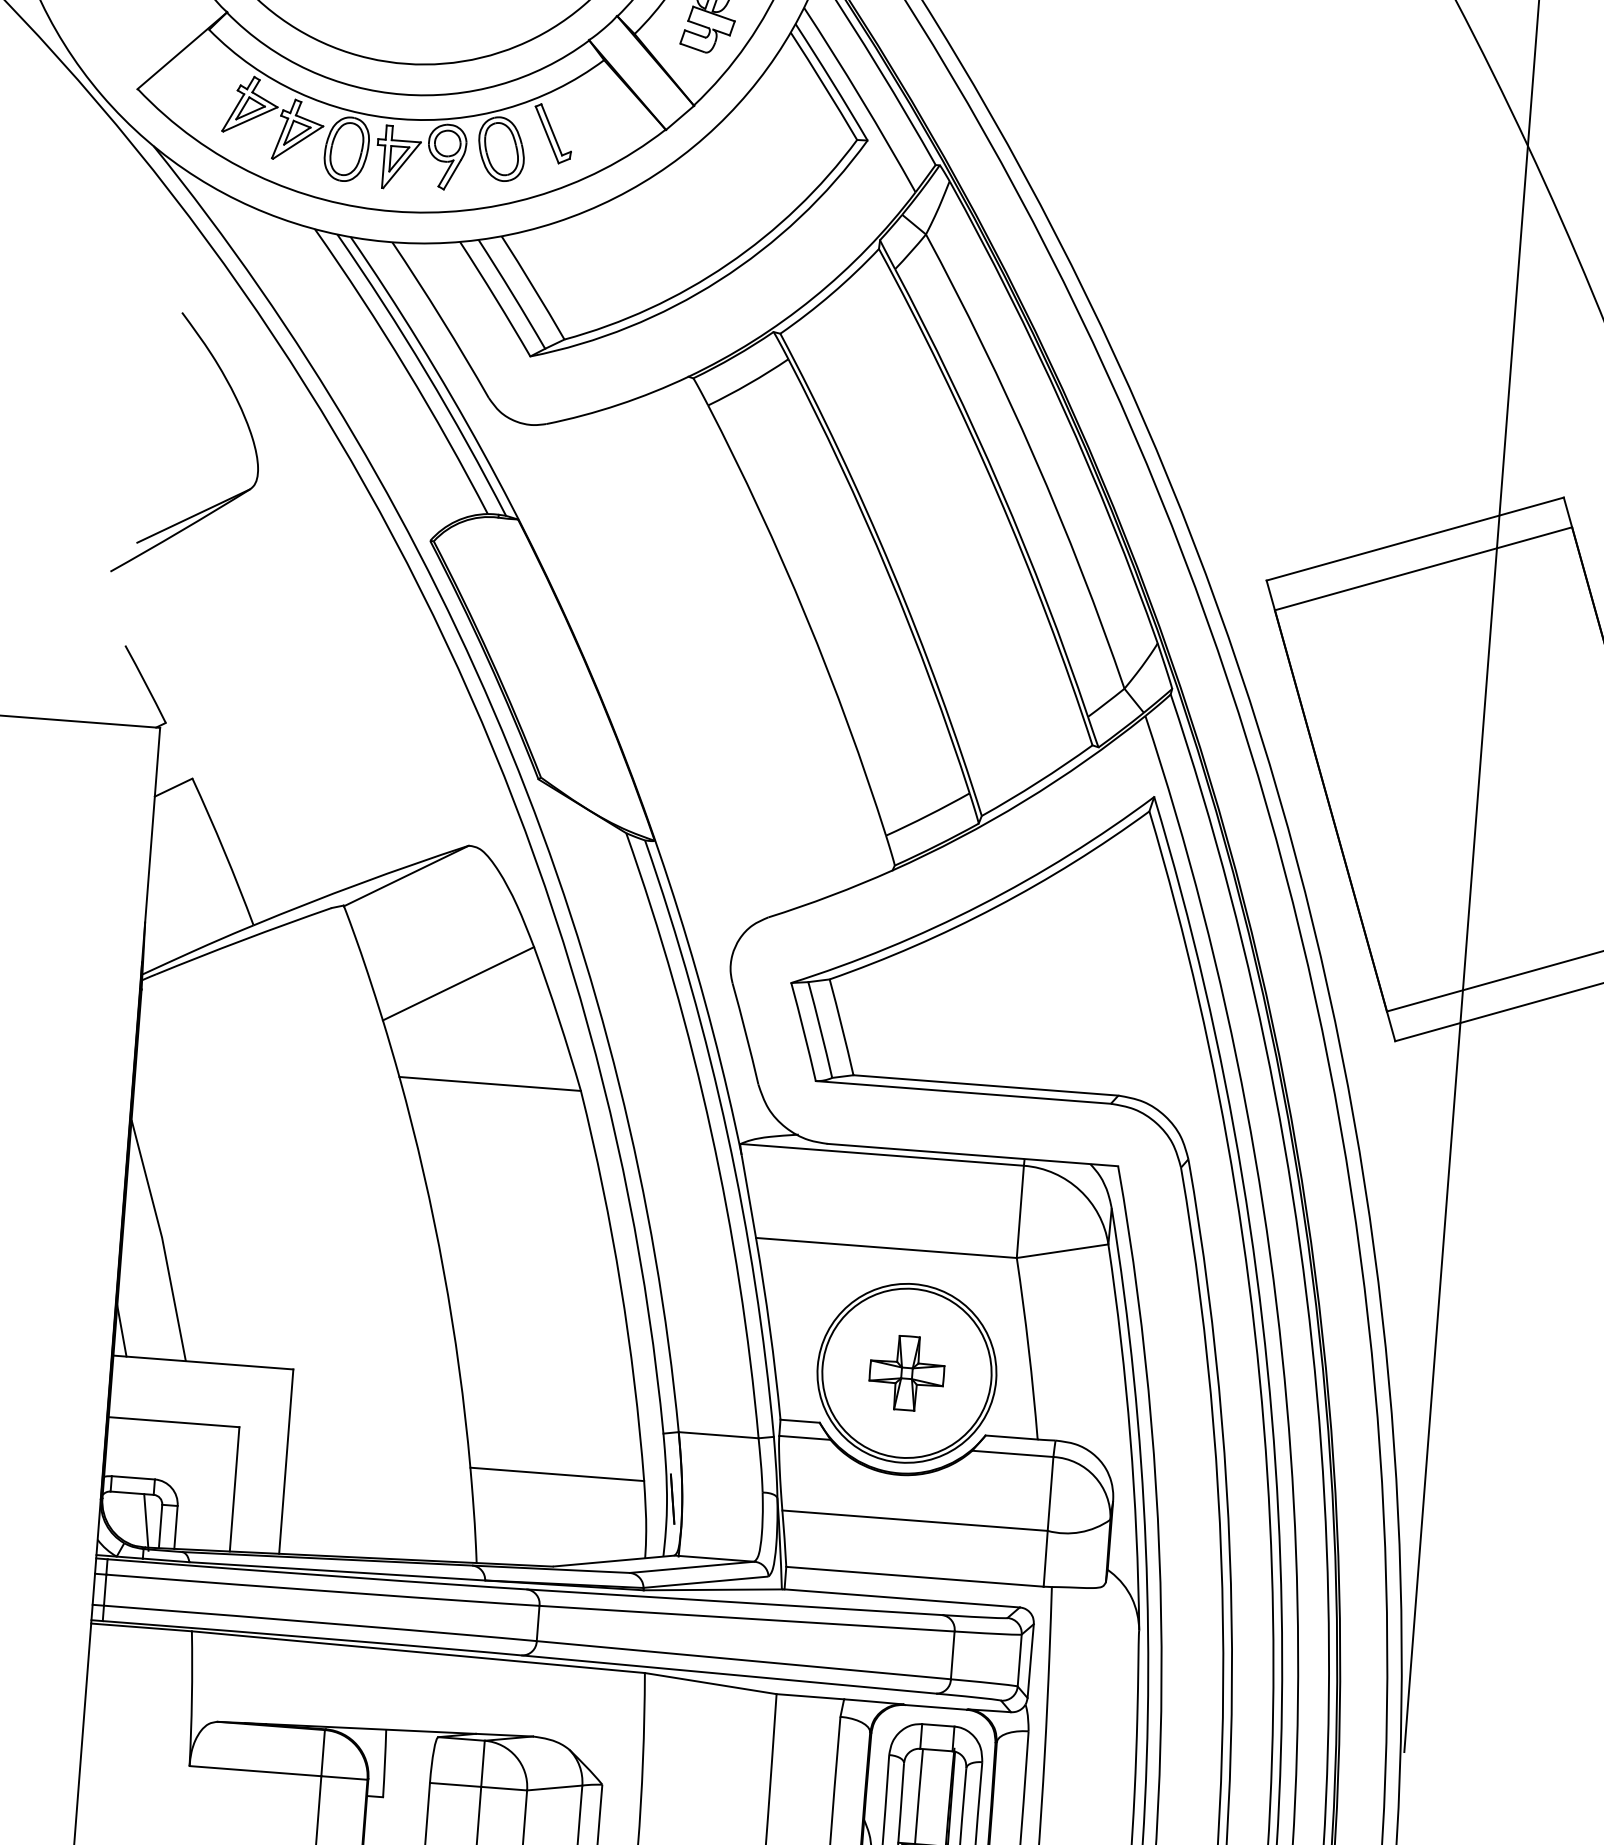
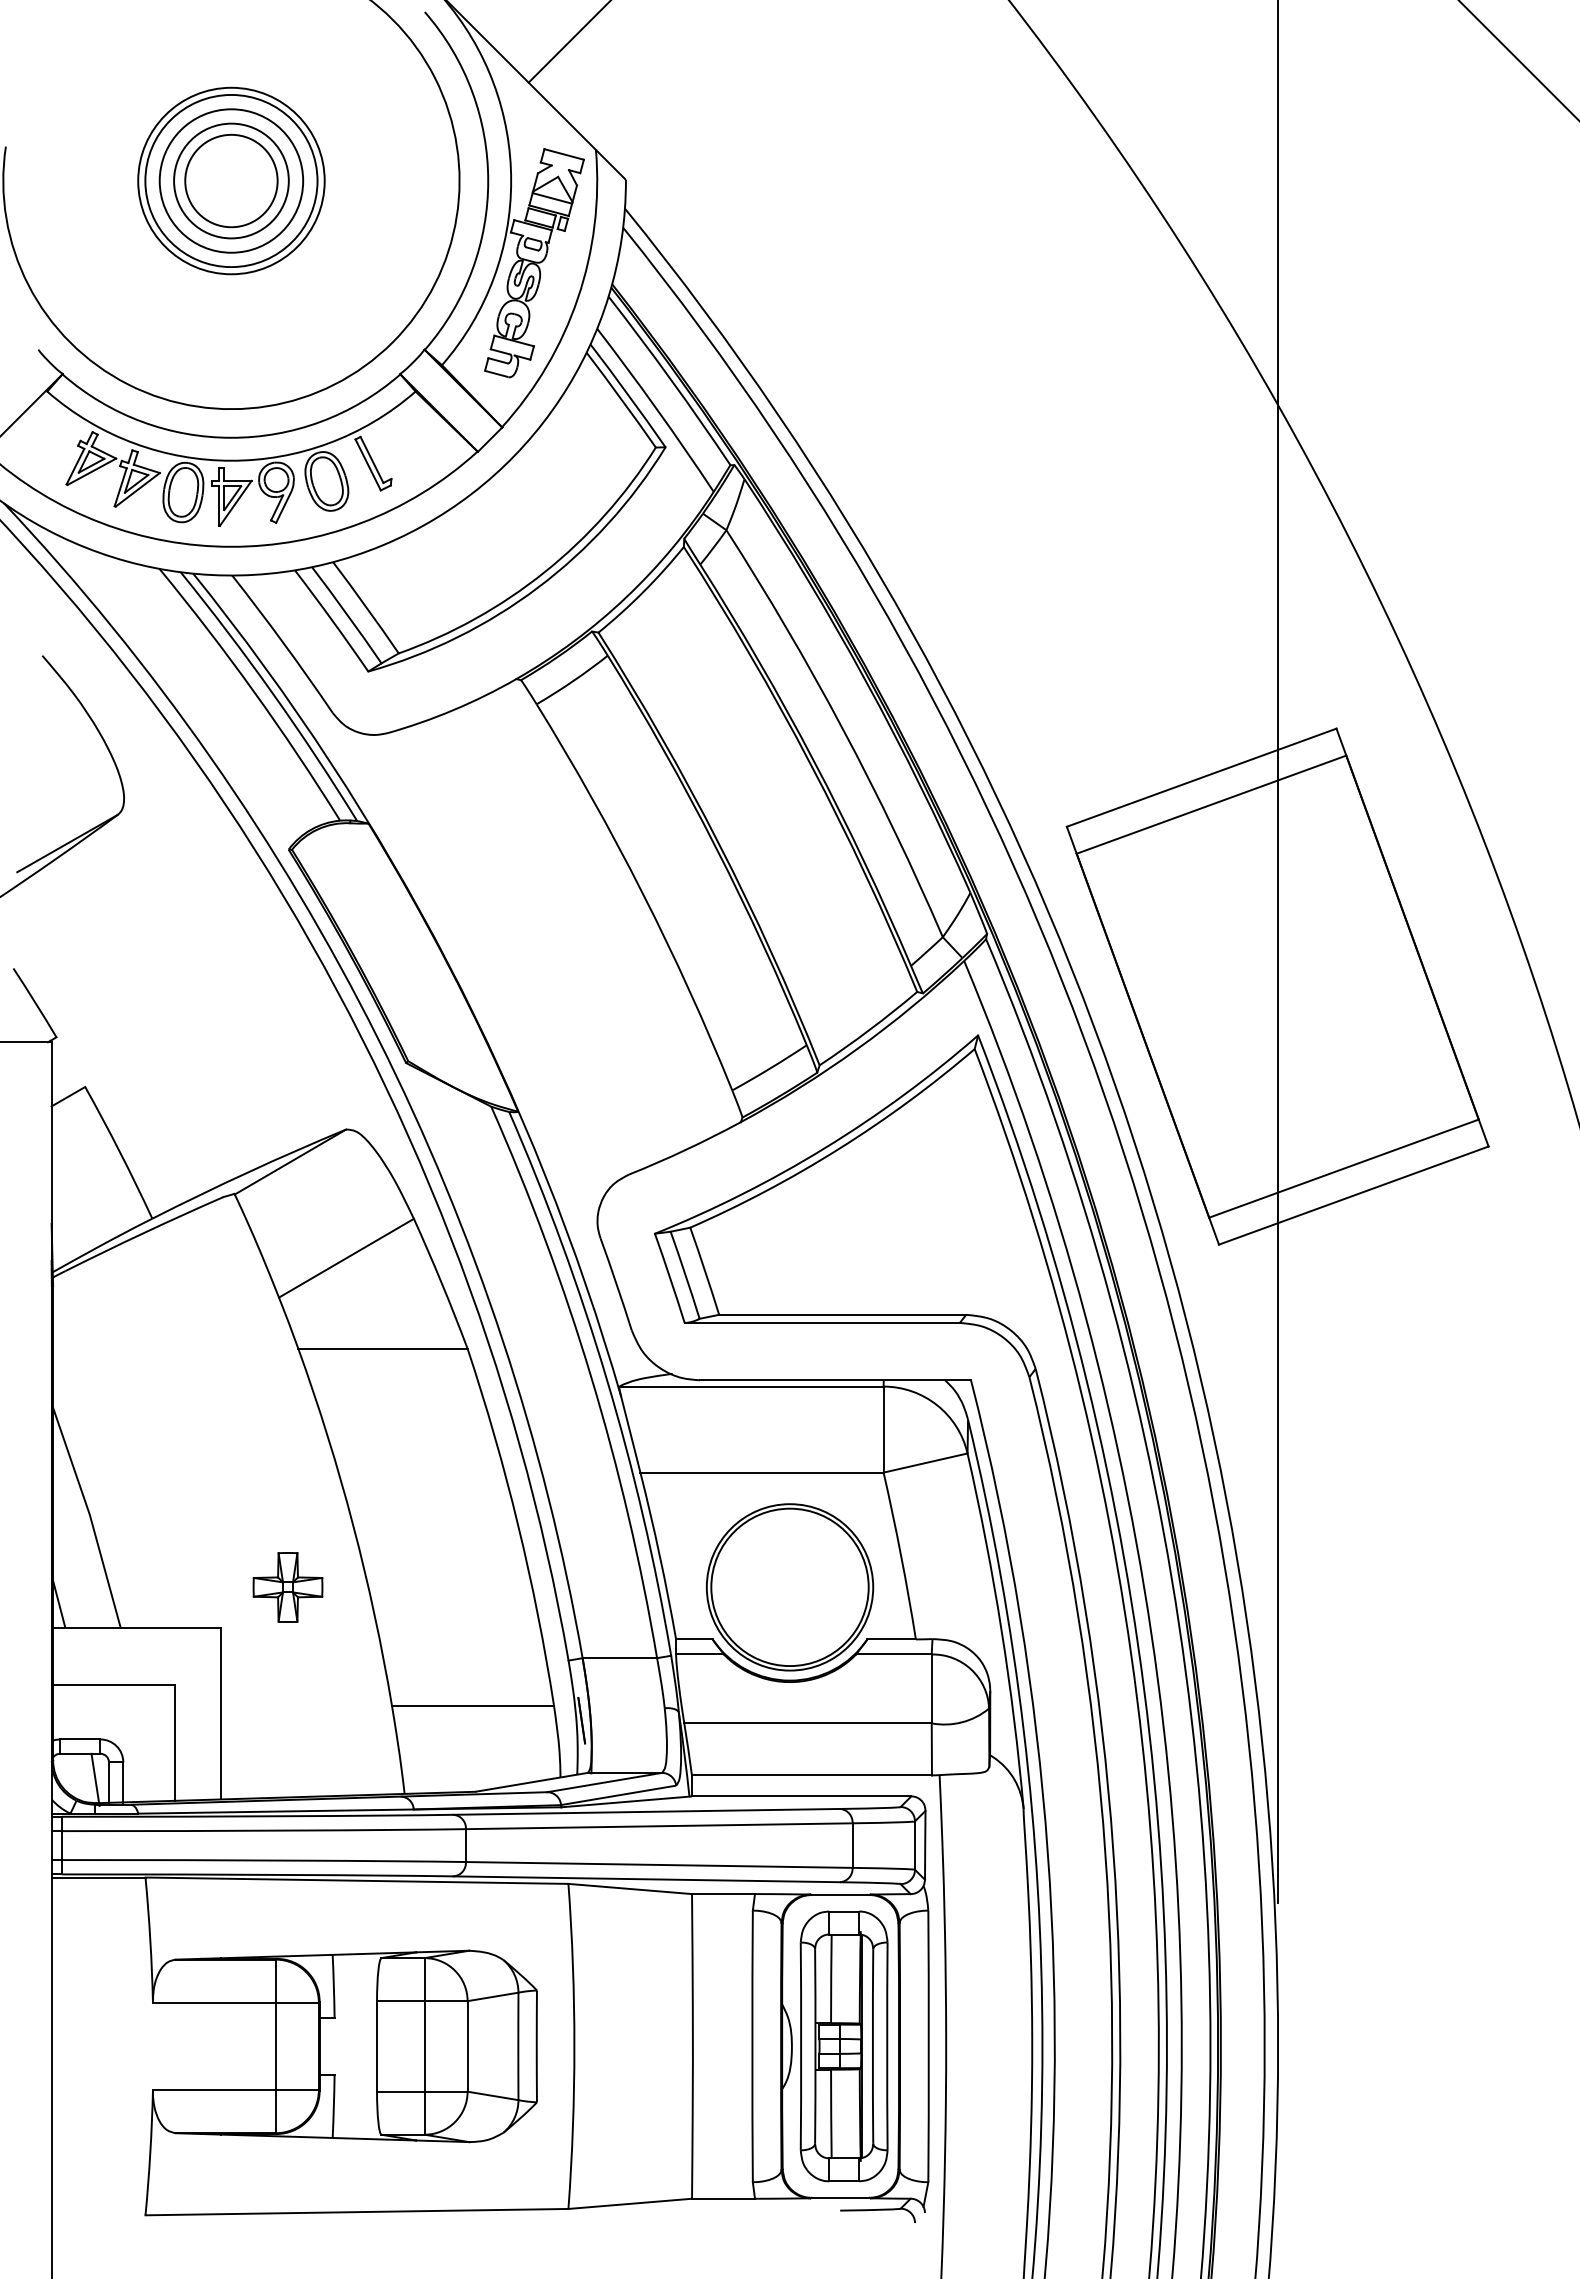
part: (906, 1373) -> (287, 1587), moved

